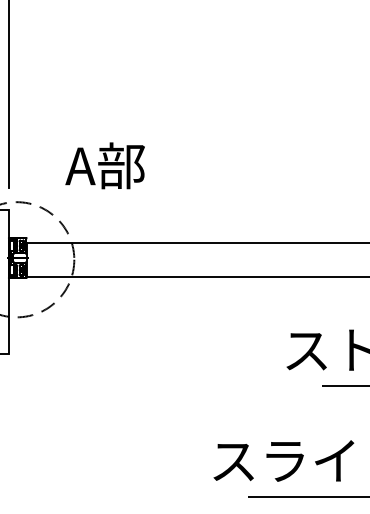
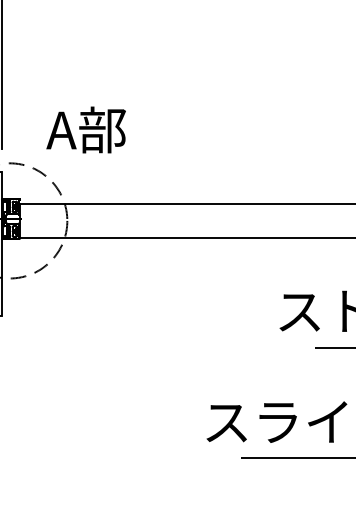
text: (104, 165) -> (85, 129), moved

